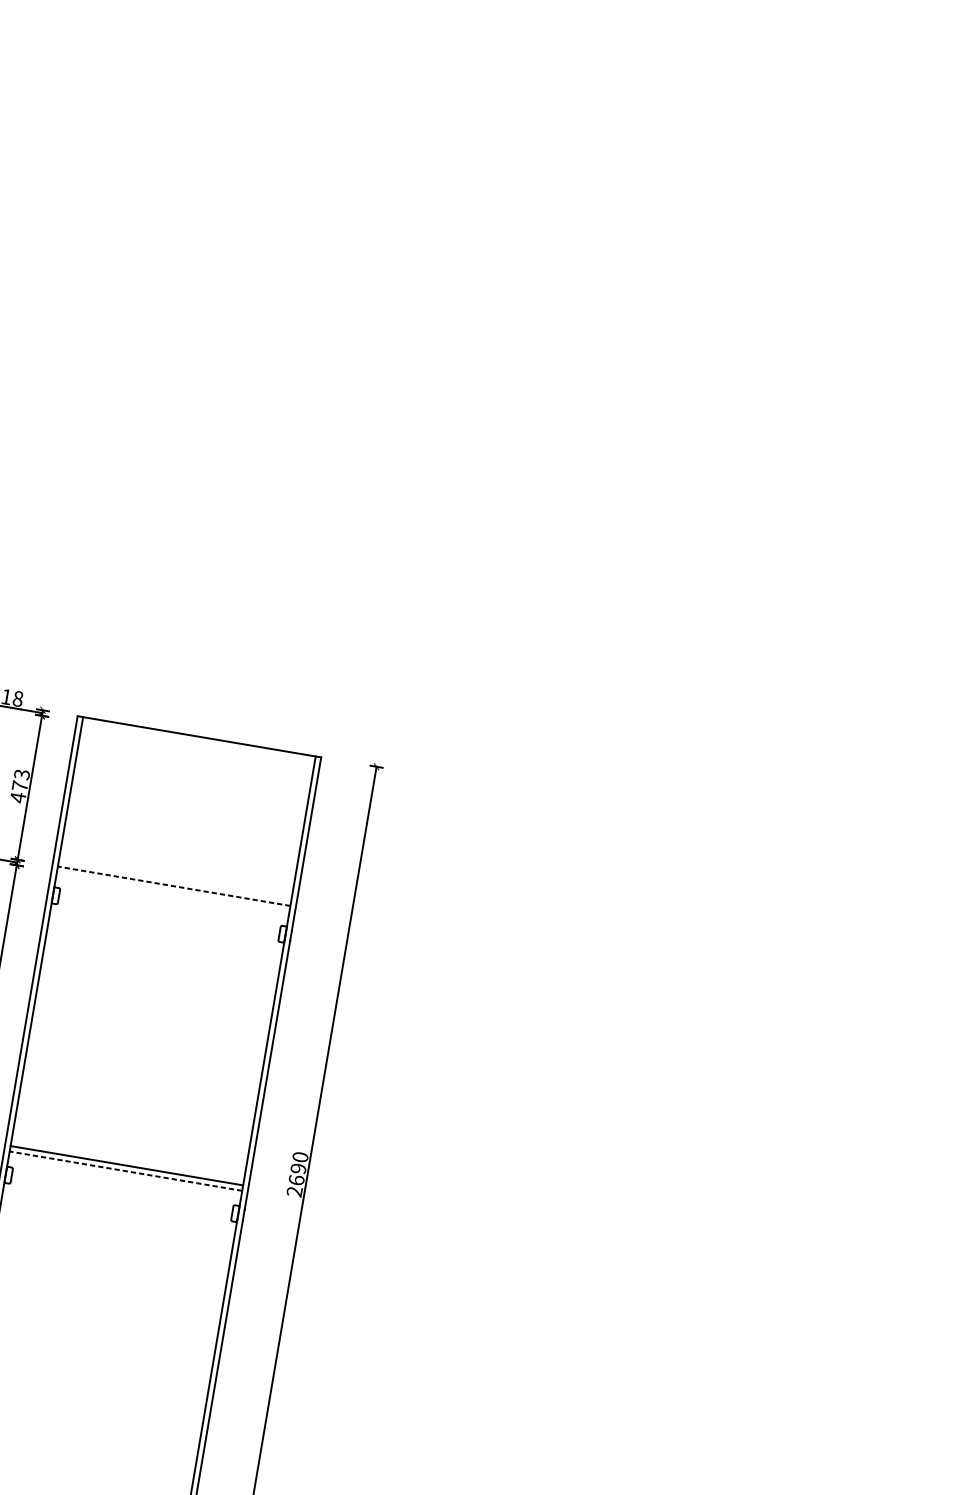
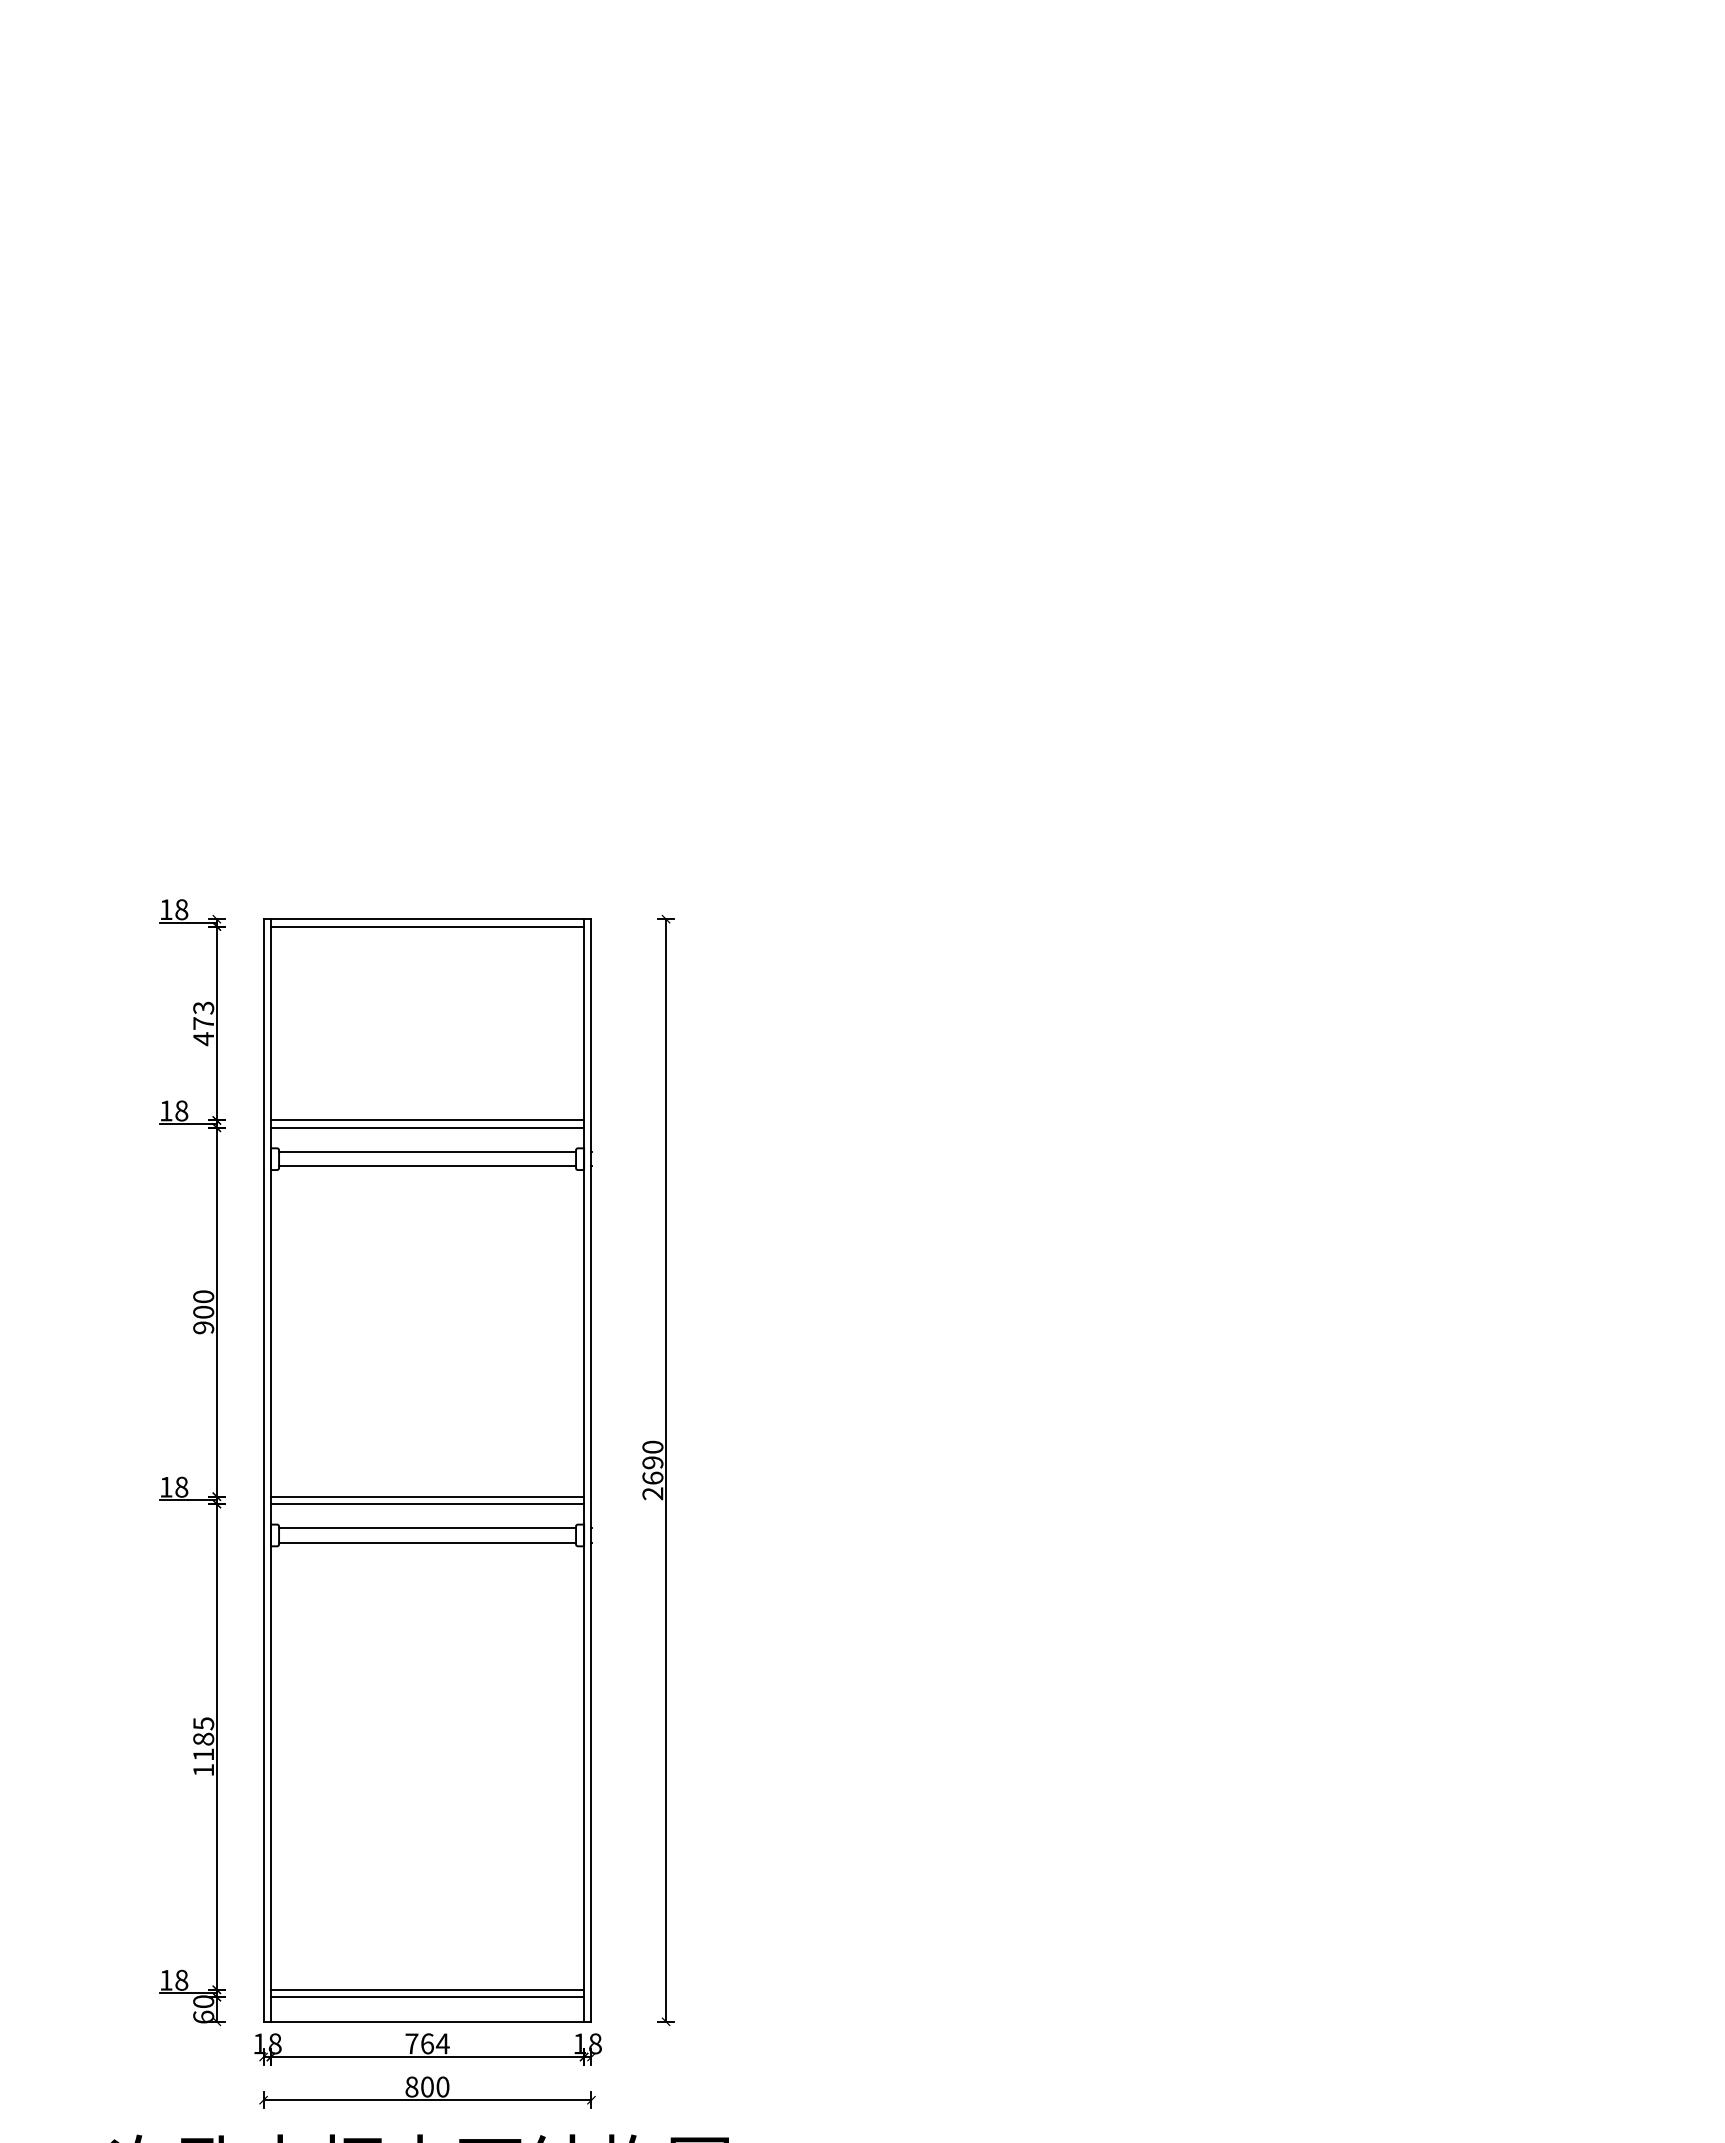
line: (198, 742) -> (427, 926), added
line: (174, 886) -> (427, 1120), dashed -> solid
line: (173, 891) -> (427, 1127), added
line: (170, 910) -> (427, 1152), added
line: (168, 920) -> (427, 1166), added
line: (125, 1171) -> (427, 1504), dashed -> solid
line: (122, 1189) -> (427, 1528), added
line: (121, 1199) -> (427, 1542), added

